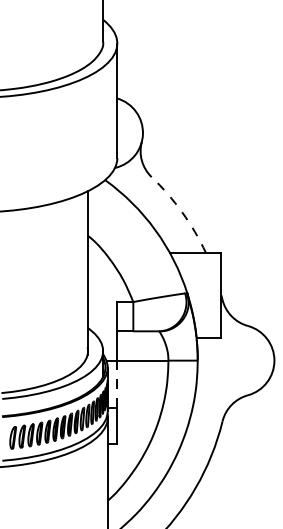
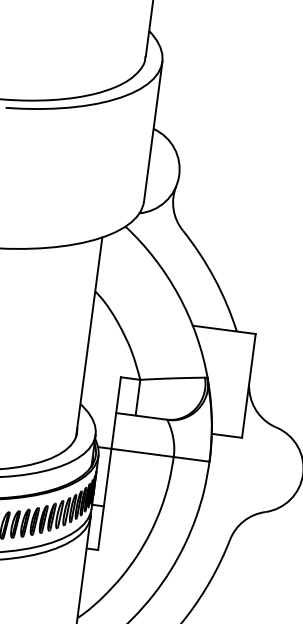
arc: (182, 212) -> (214, 278), dashed -> solid
line: (117, 384) -> (107, 477), dashed -> solid

